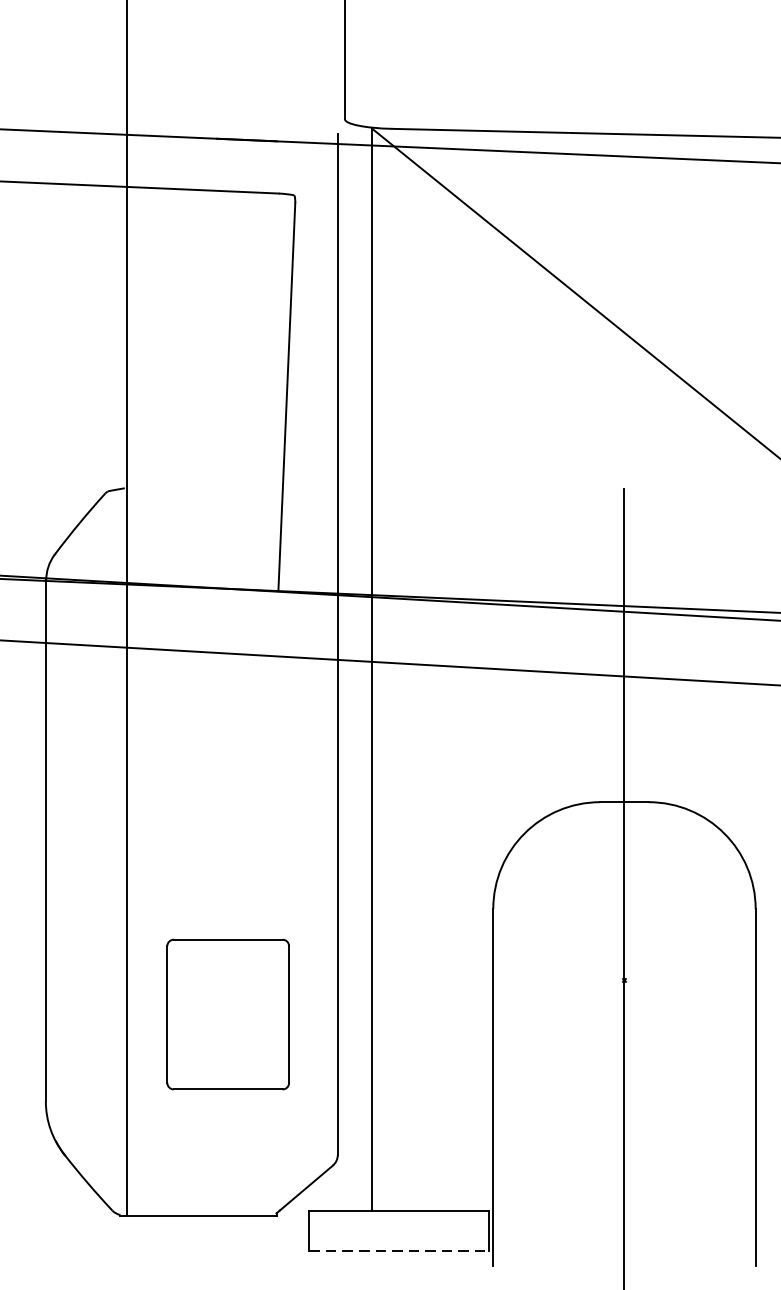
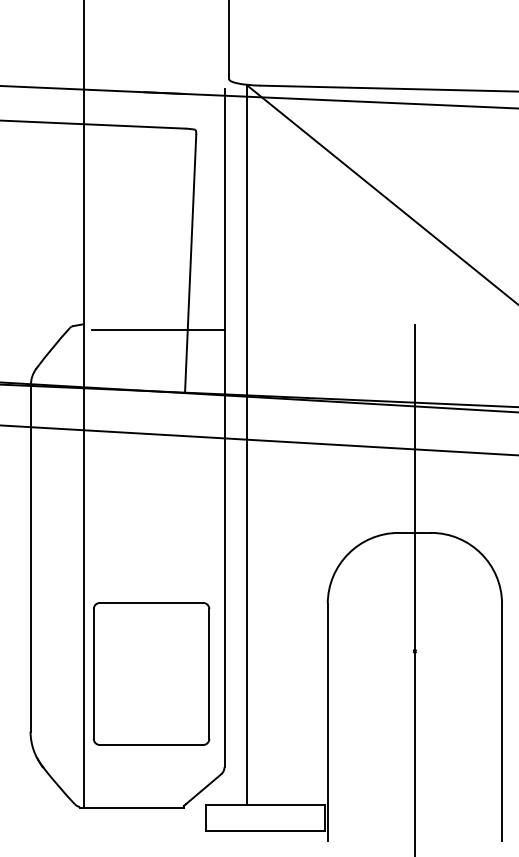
line: (236, 495) -> (157, 329), added
part: (227, 1013) -> (151, 673), size x1.43
line: (399, 1251) -> (265, 831), dashed -> solid

